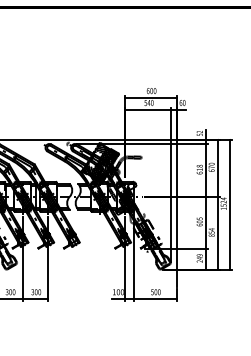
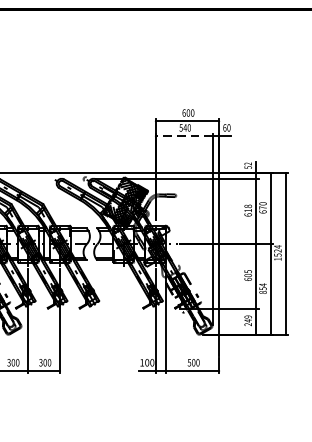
line: (147, 109) -> (183, 135), solid -> dashed

